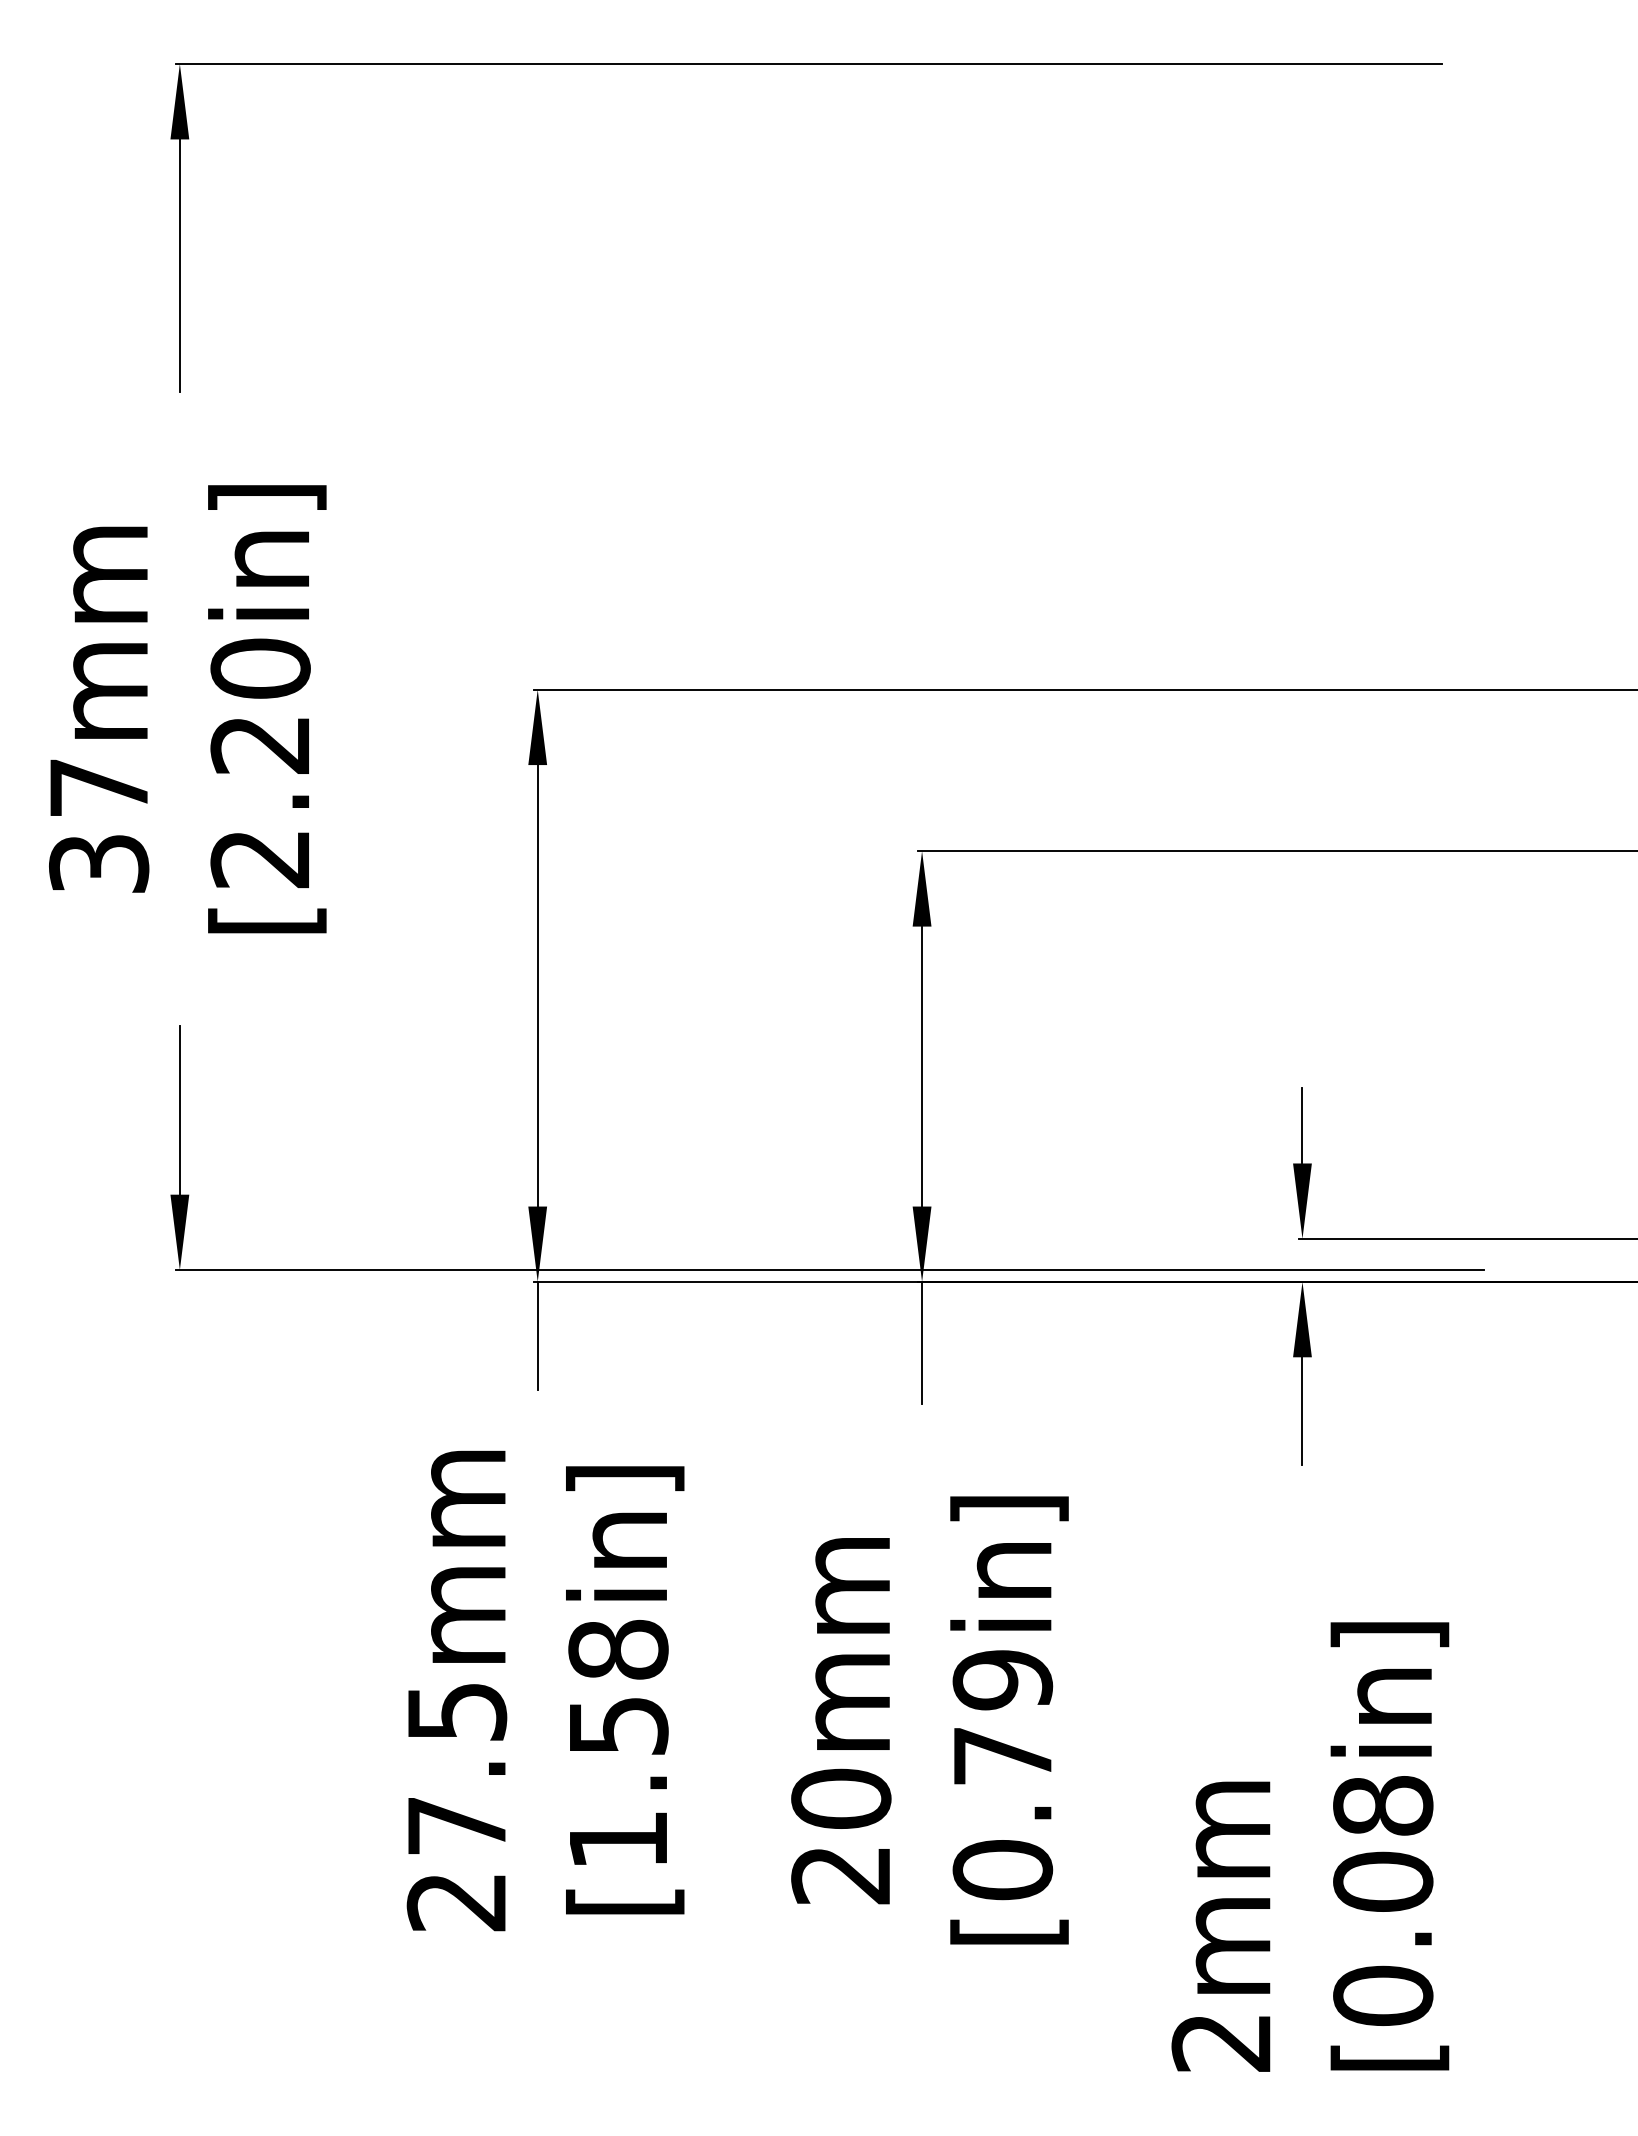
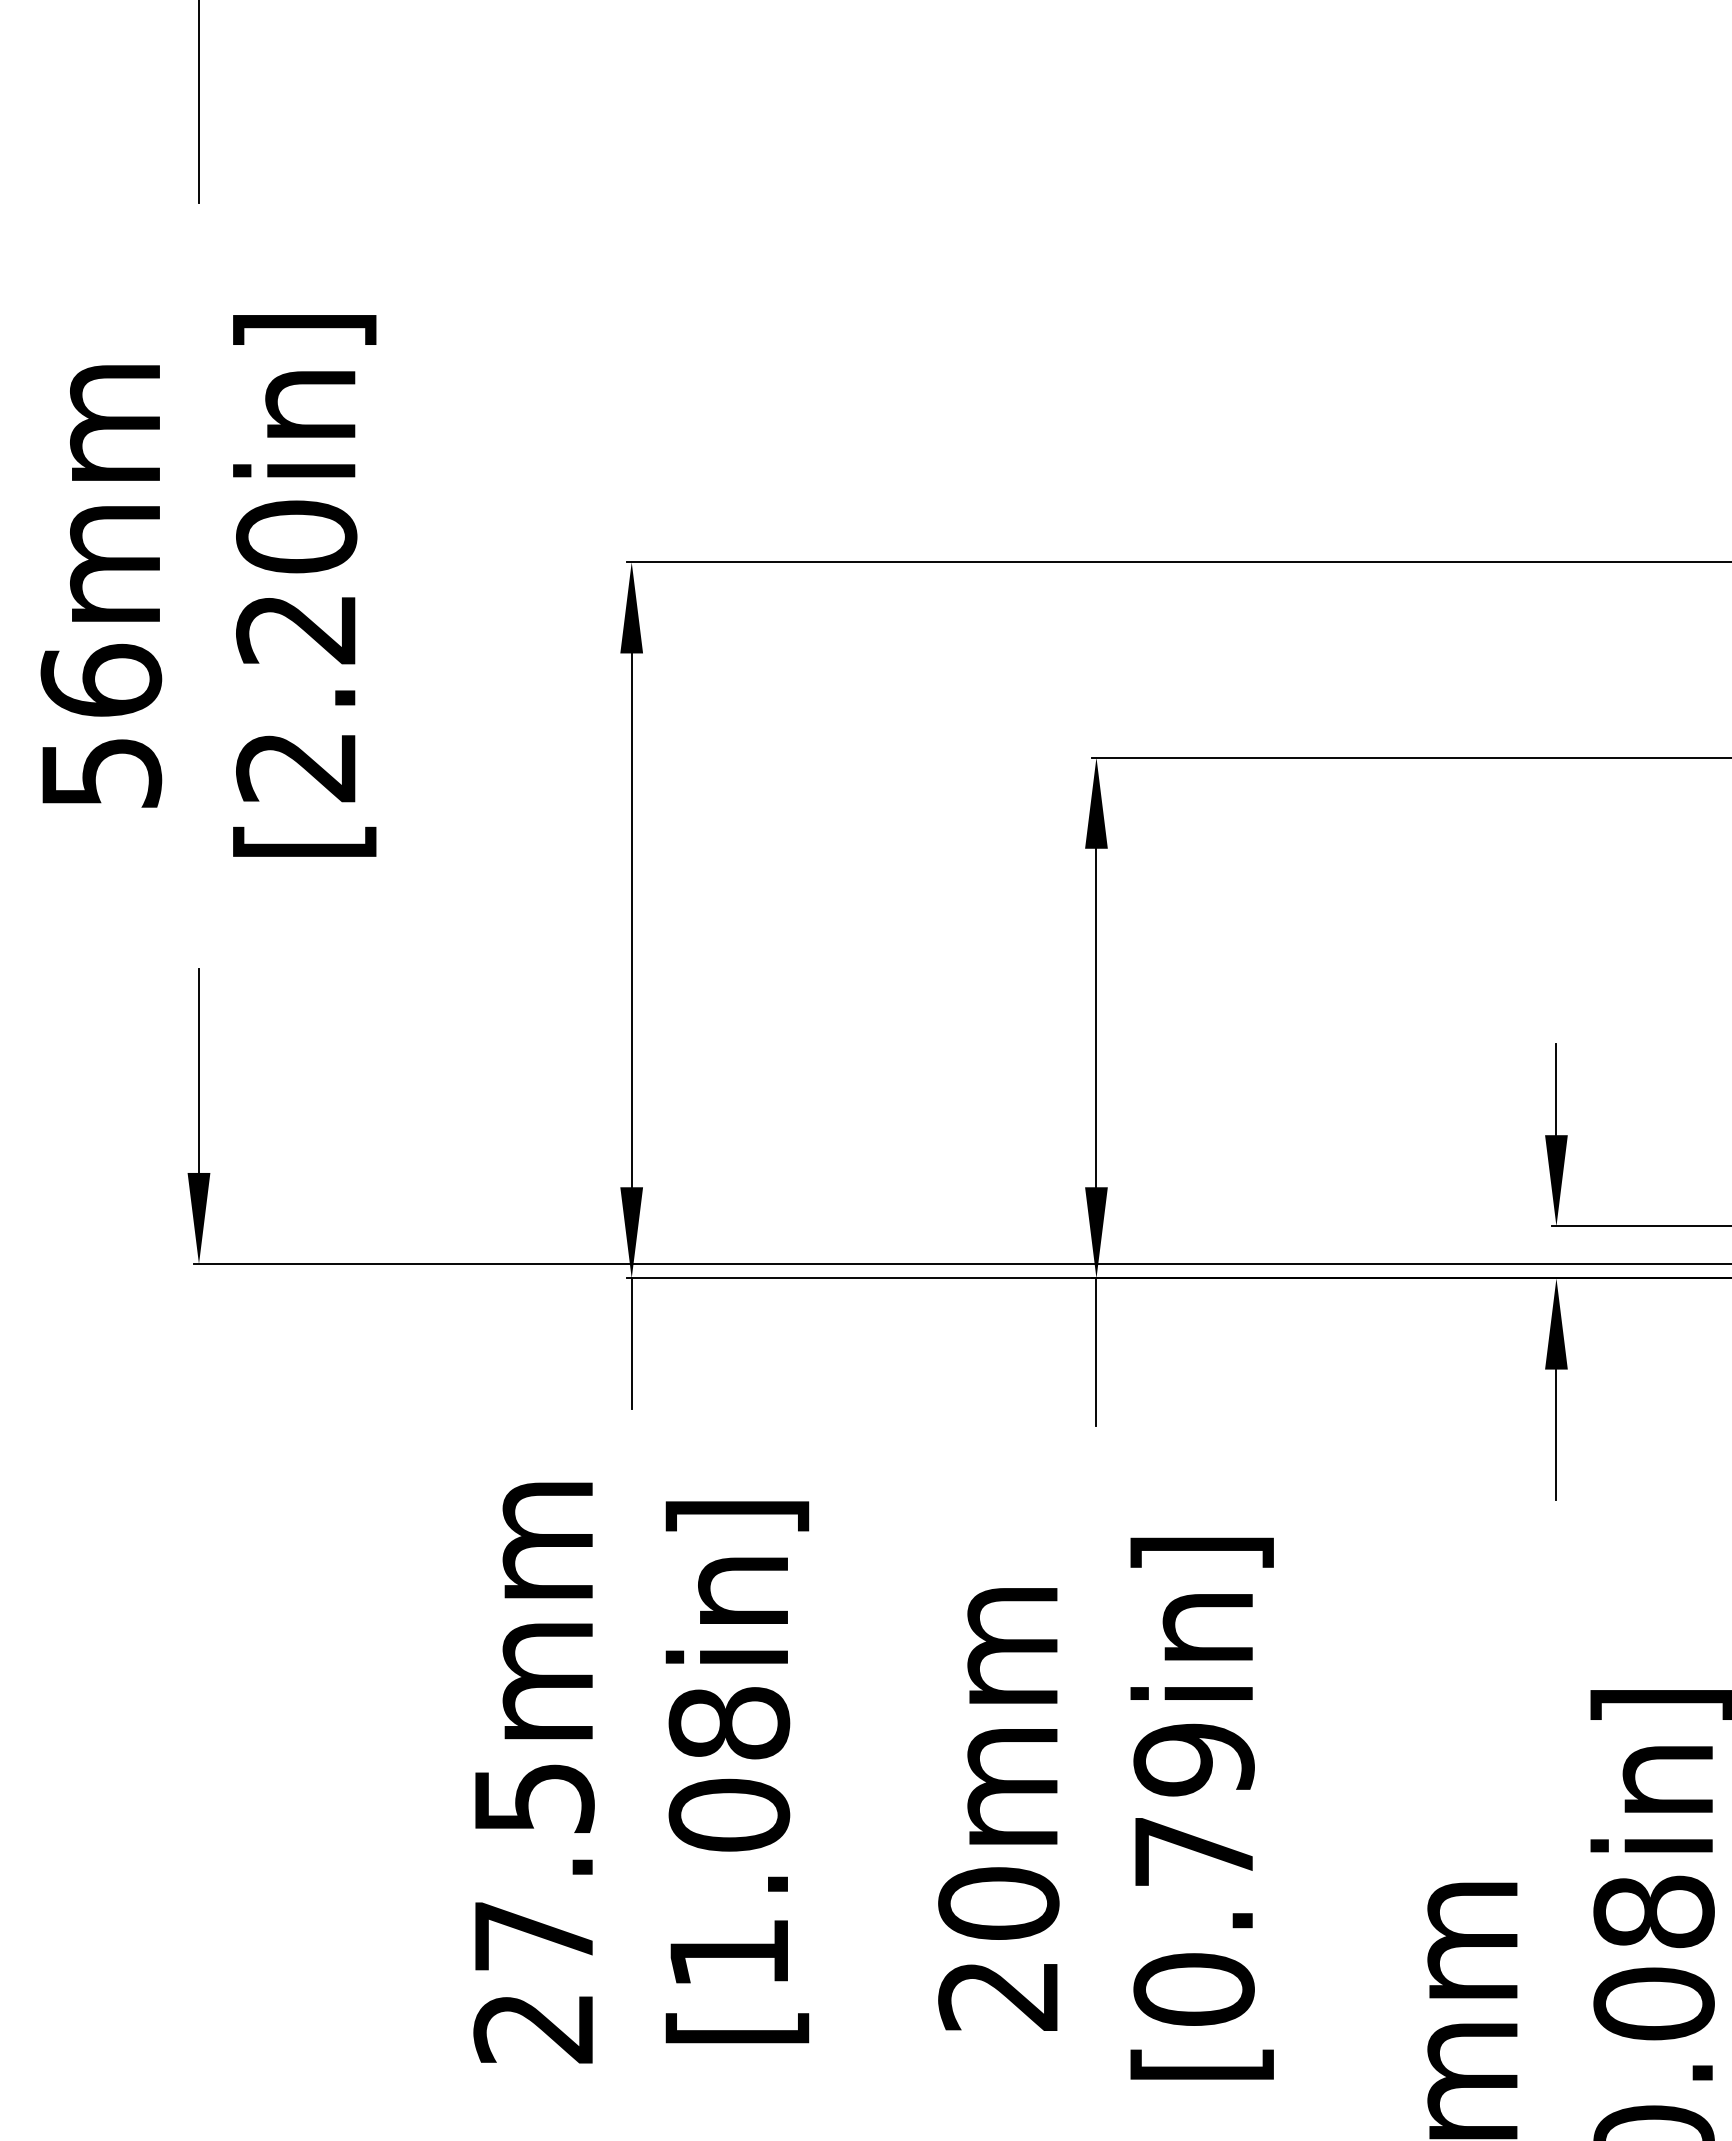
text: (99, 824) -> (101, 725), 37mm -> 56mm
text: (618, 1725) -> (729, 1814), [1.58in] -> [1.08in]

